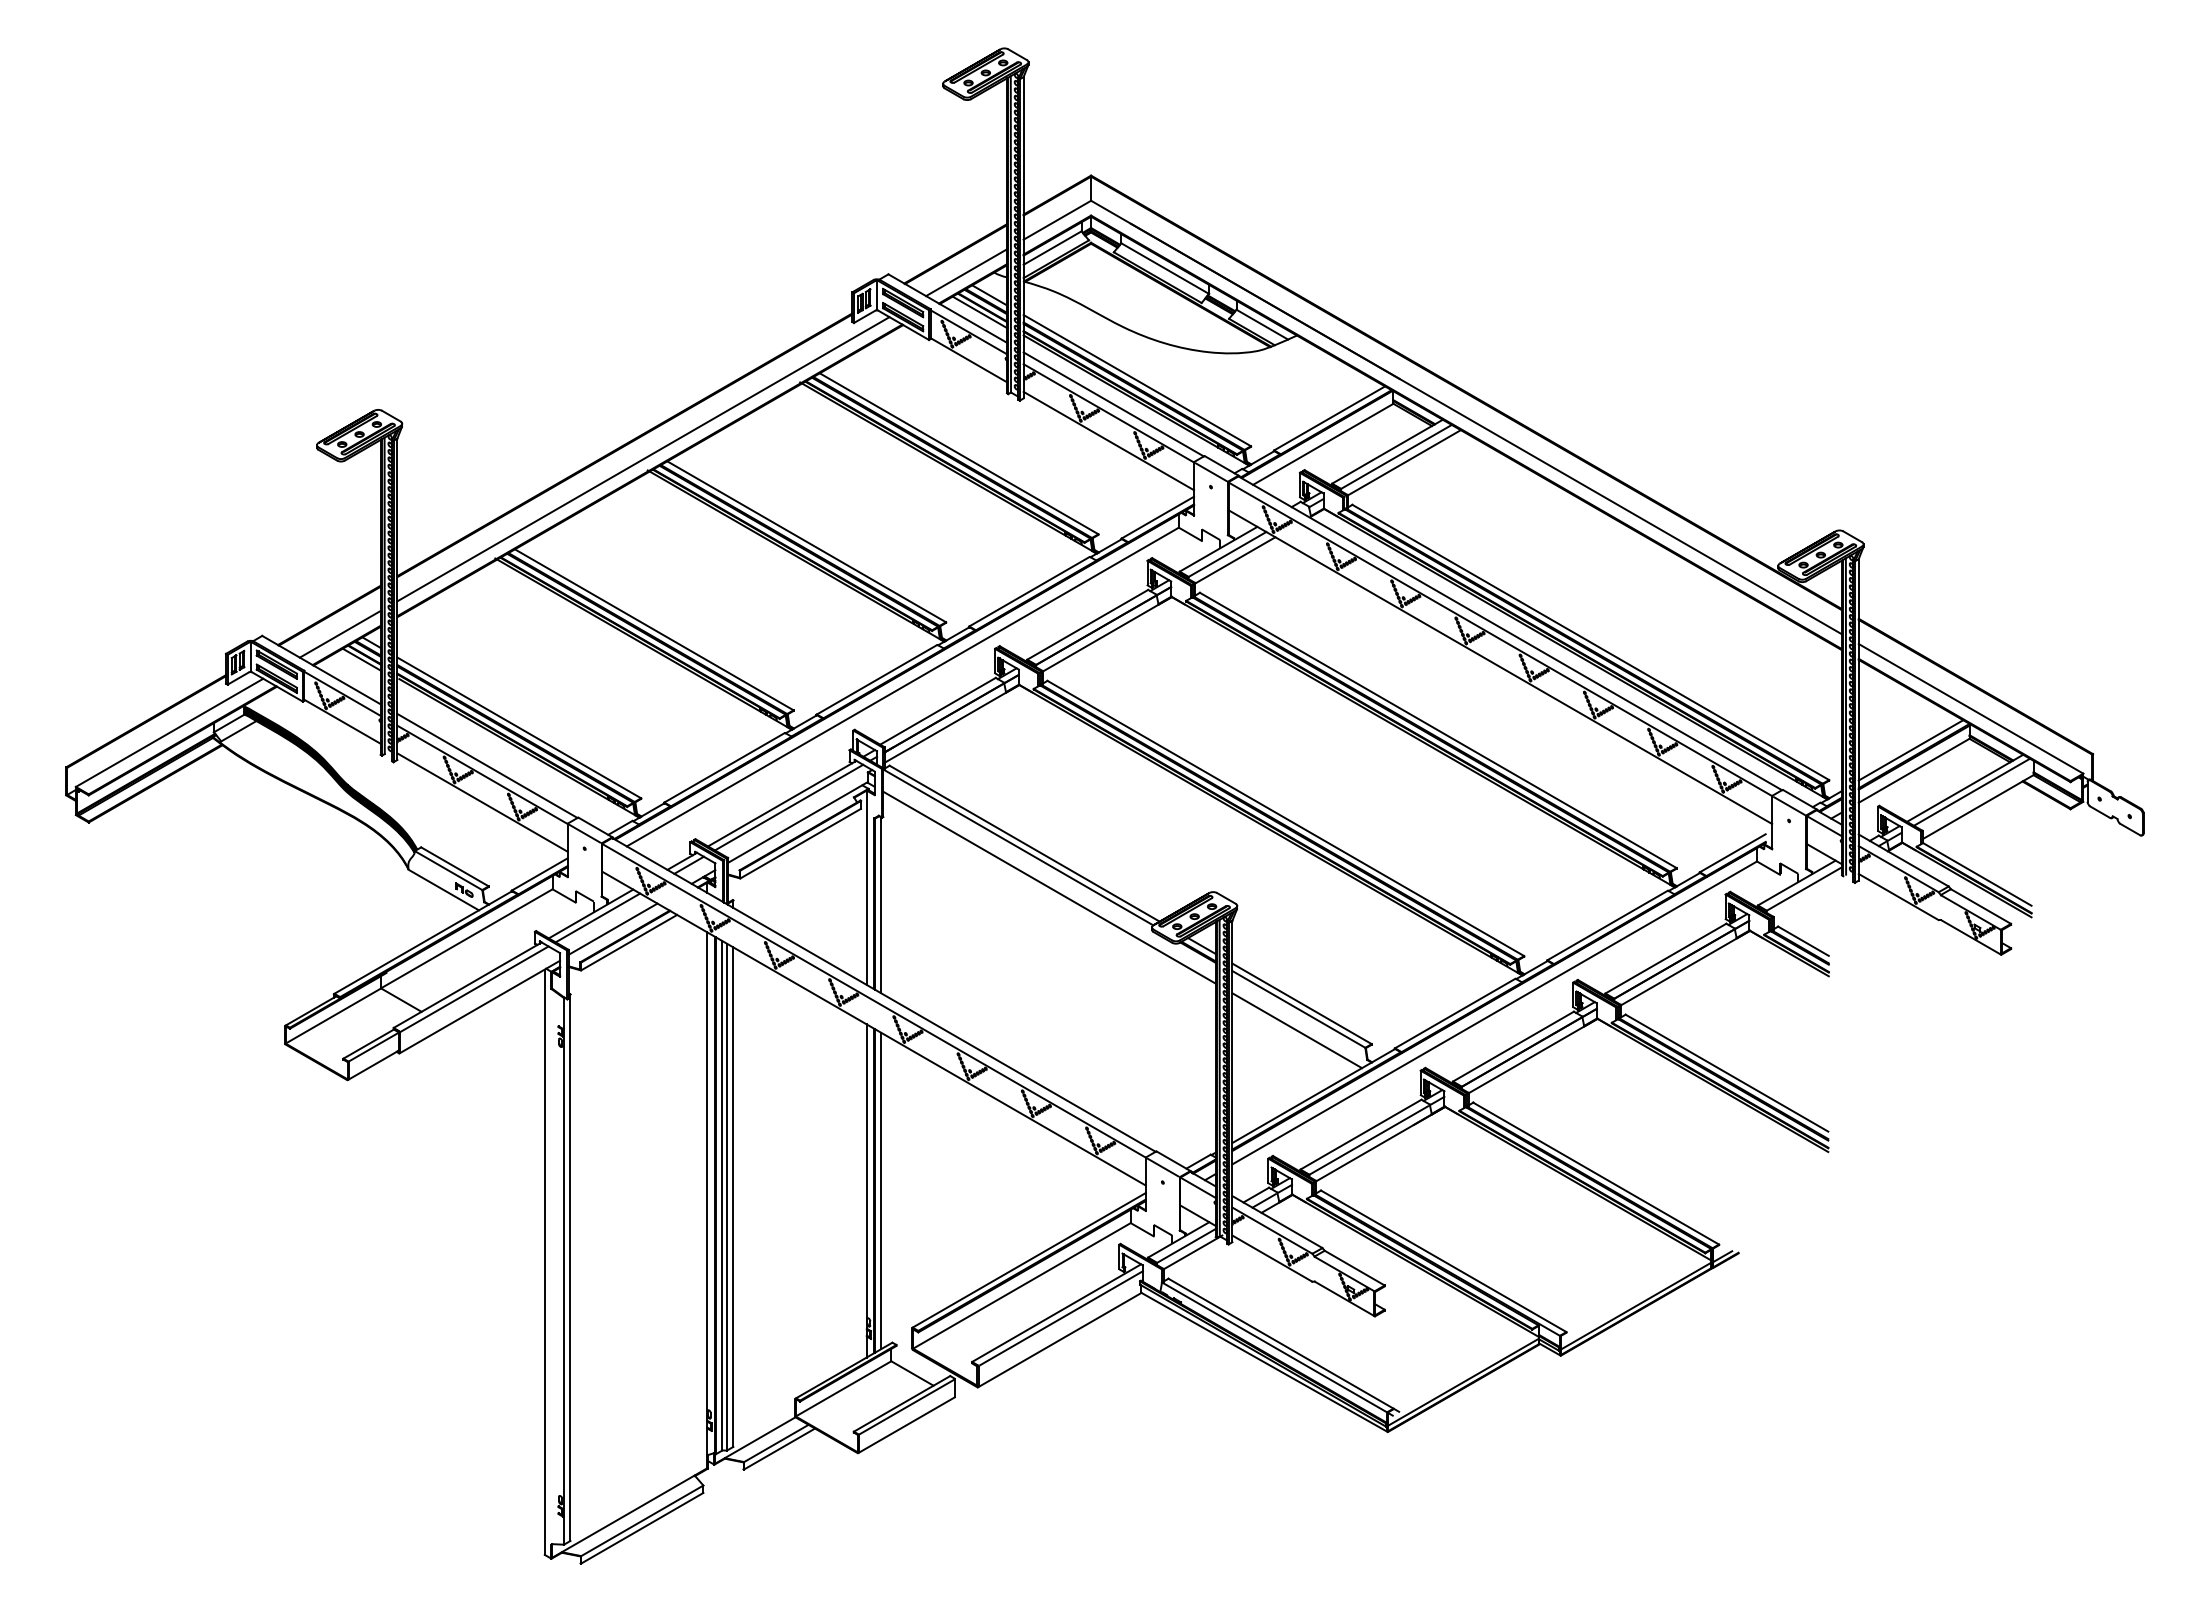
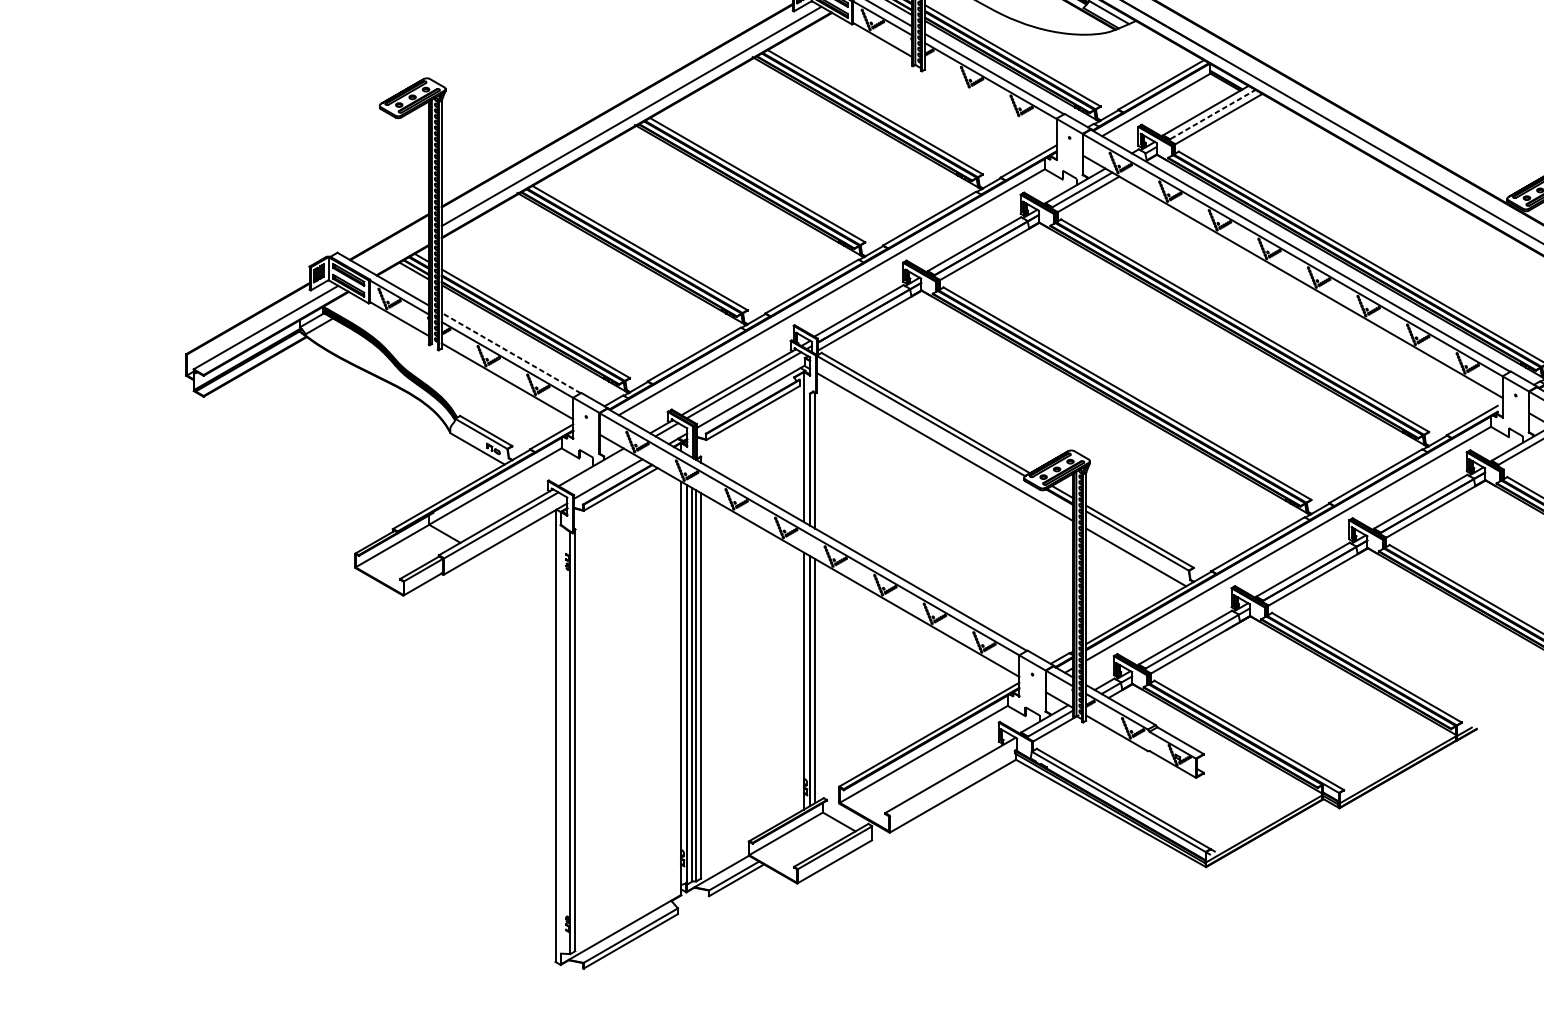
line: (1108, 440) -> (990, 101), removed
line: (1397, 456) -> (1213, 114), solid -> dashed
line: (339, 633) -> (397, 250), removed
line: (487, 765) -> (511, 352), solid -> dashed
line: (597, 917) -> (596, 470), removed
line: (1061, 1318) -> (954, 779), removed

